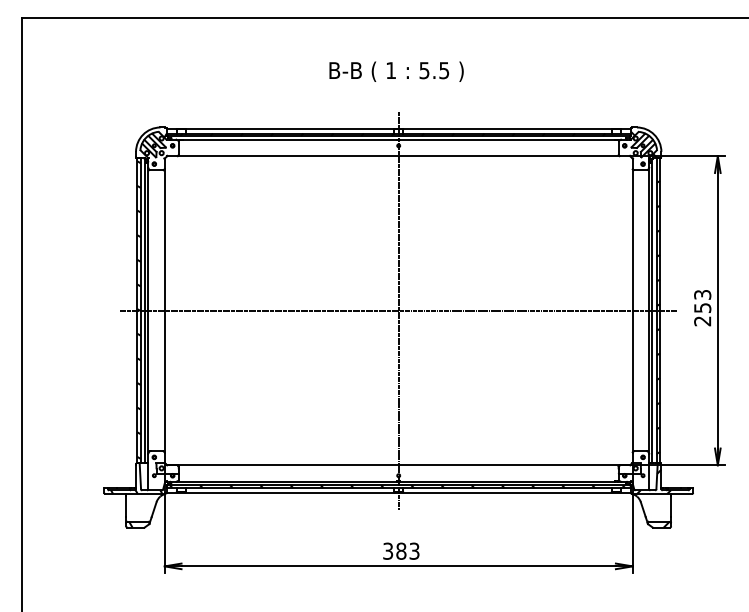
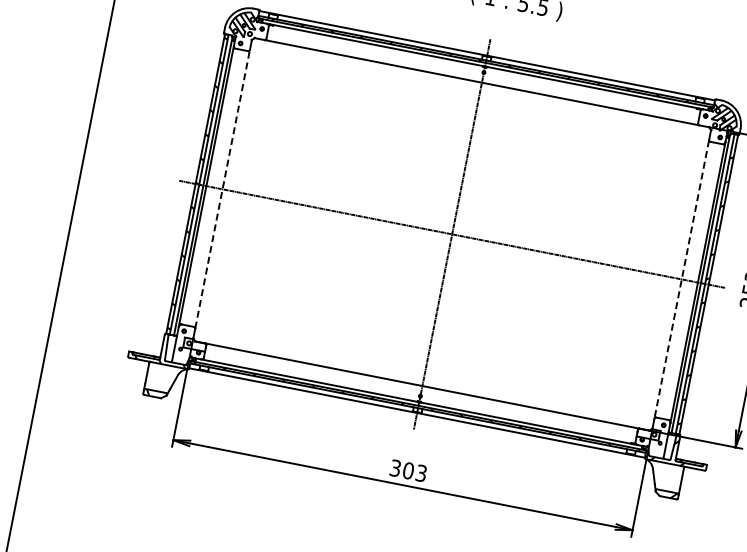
line: (164, 310) -> (222, 189), solid -> dashed
line: (632, 310) -> (681, 279), solid -> dashed
text: (401, 551) -> (408, 471), 383 -> 303

